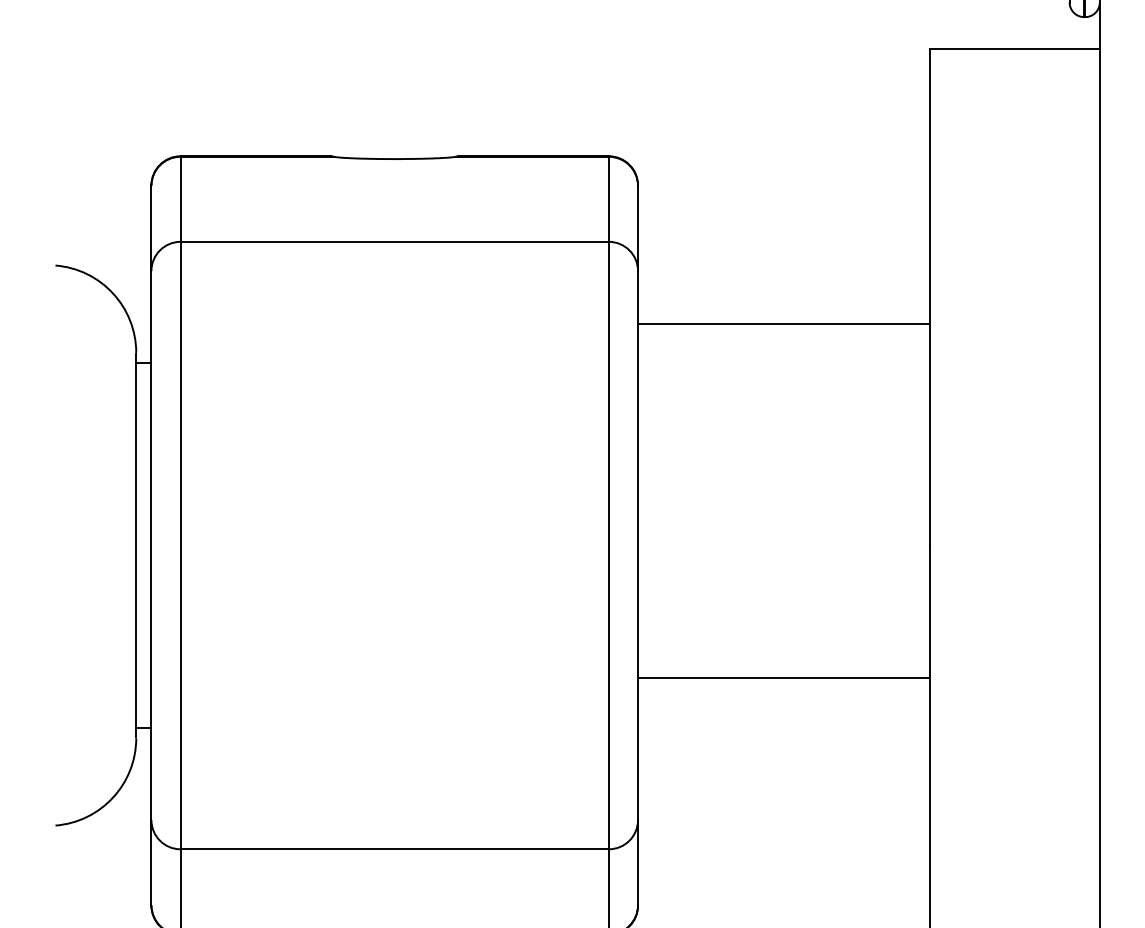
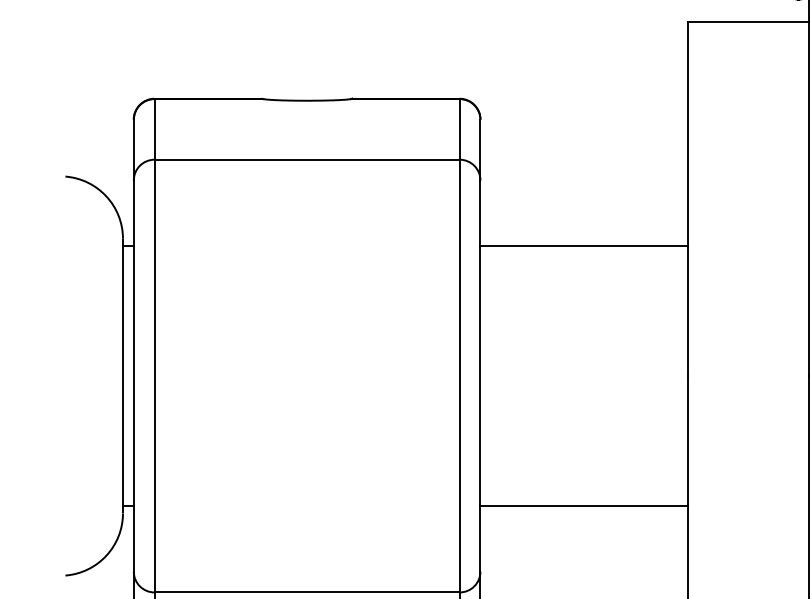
line: (783, 324) -> (584, 246), moved
line: (783, 678) -> (584, 506), moved

